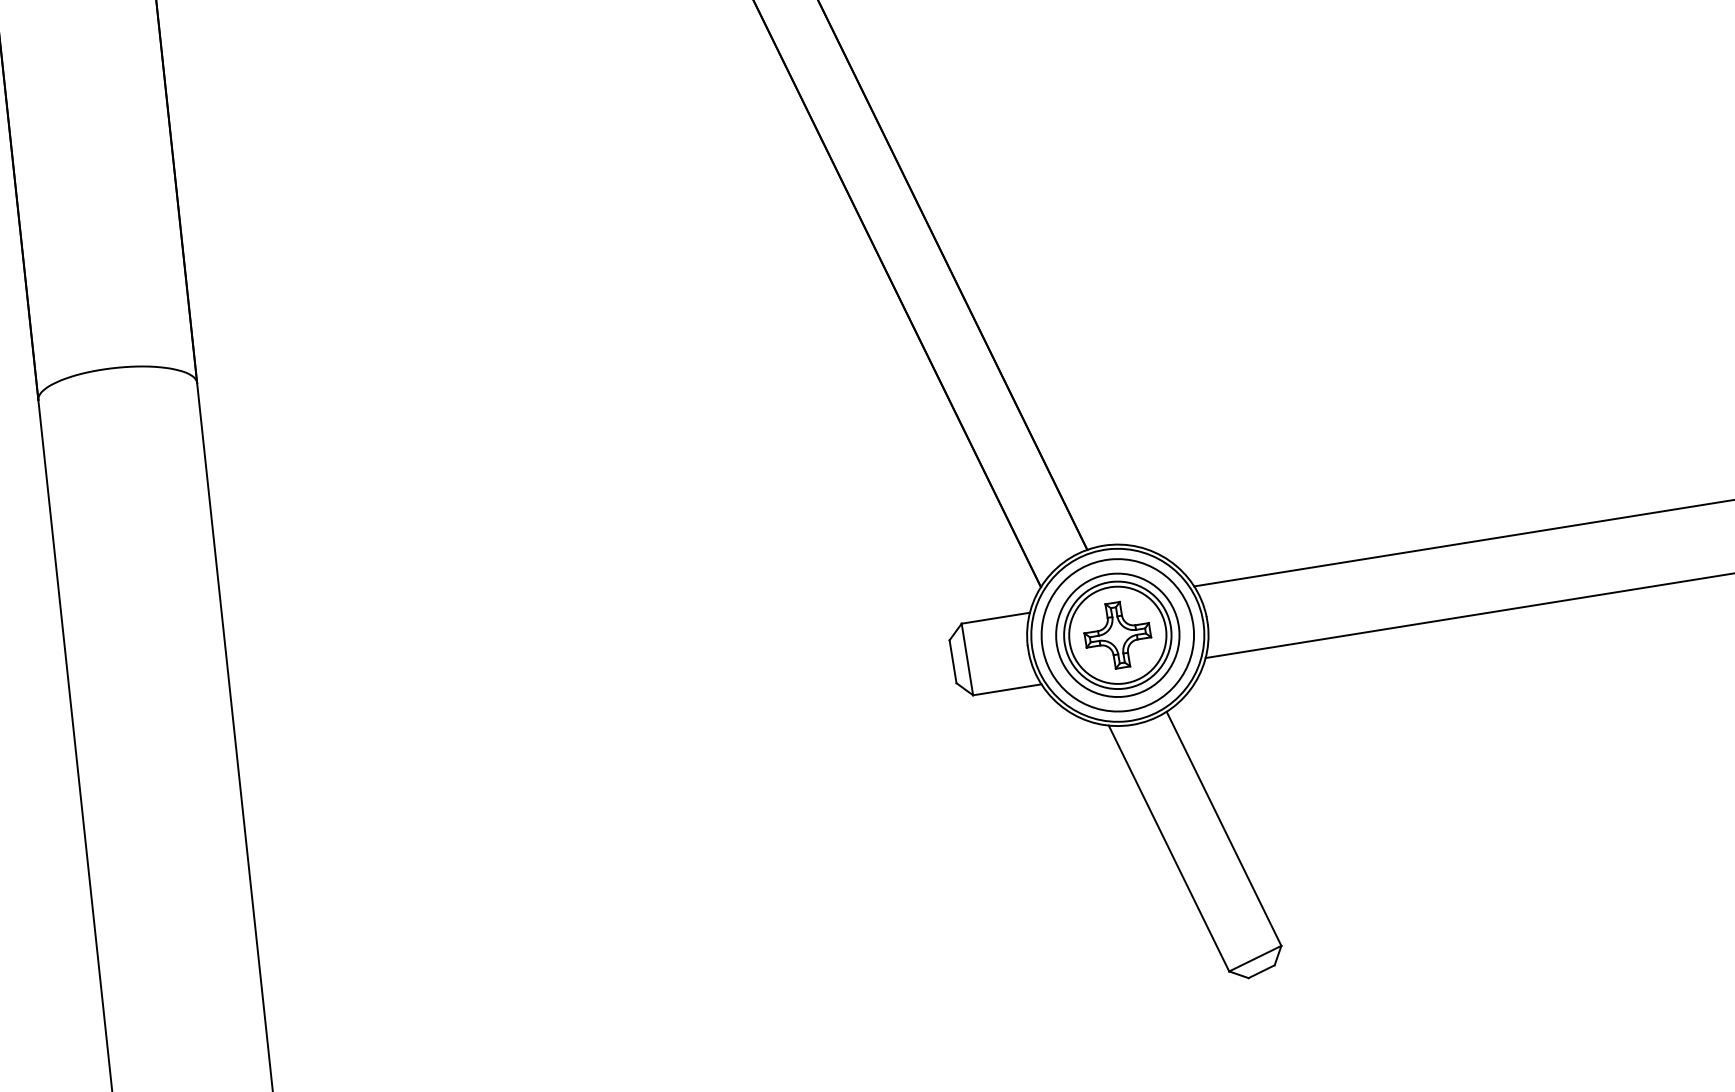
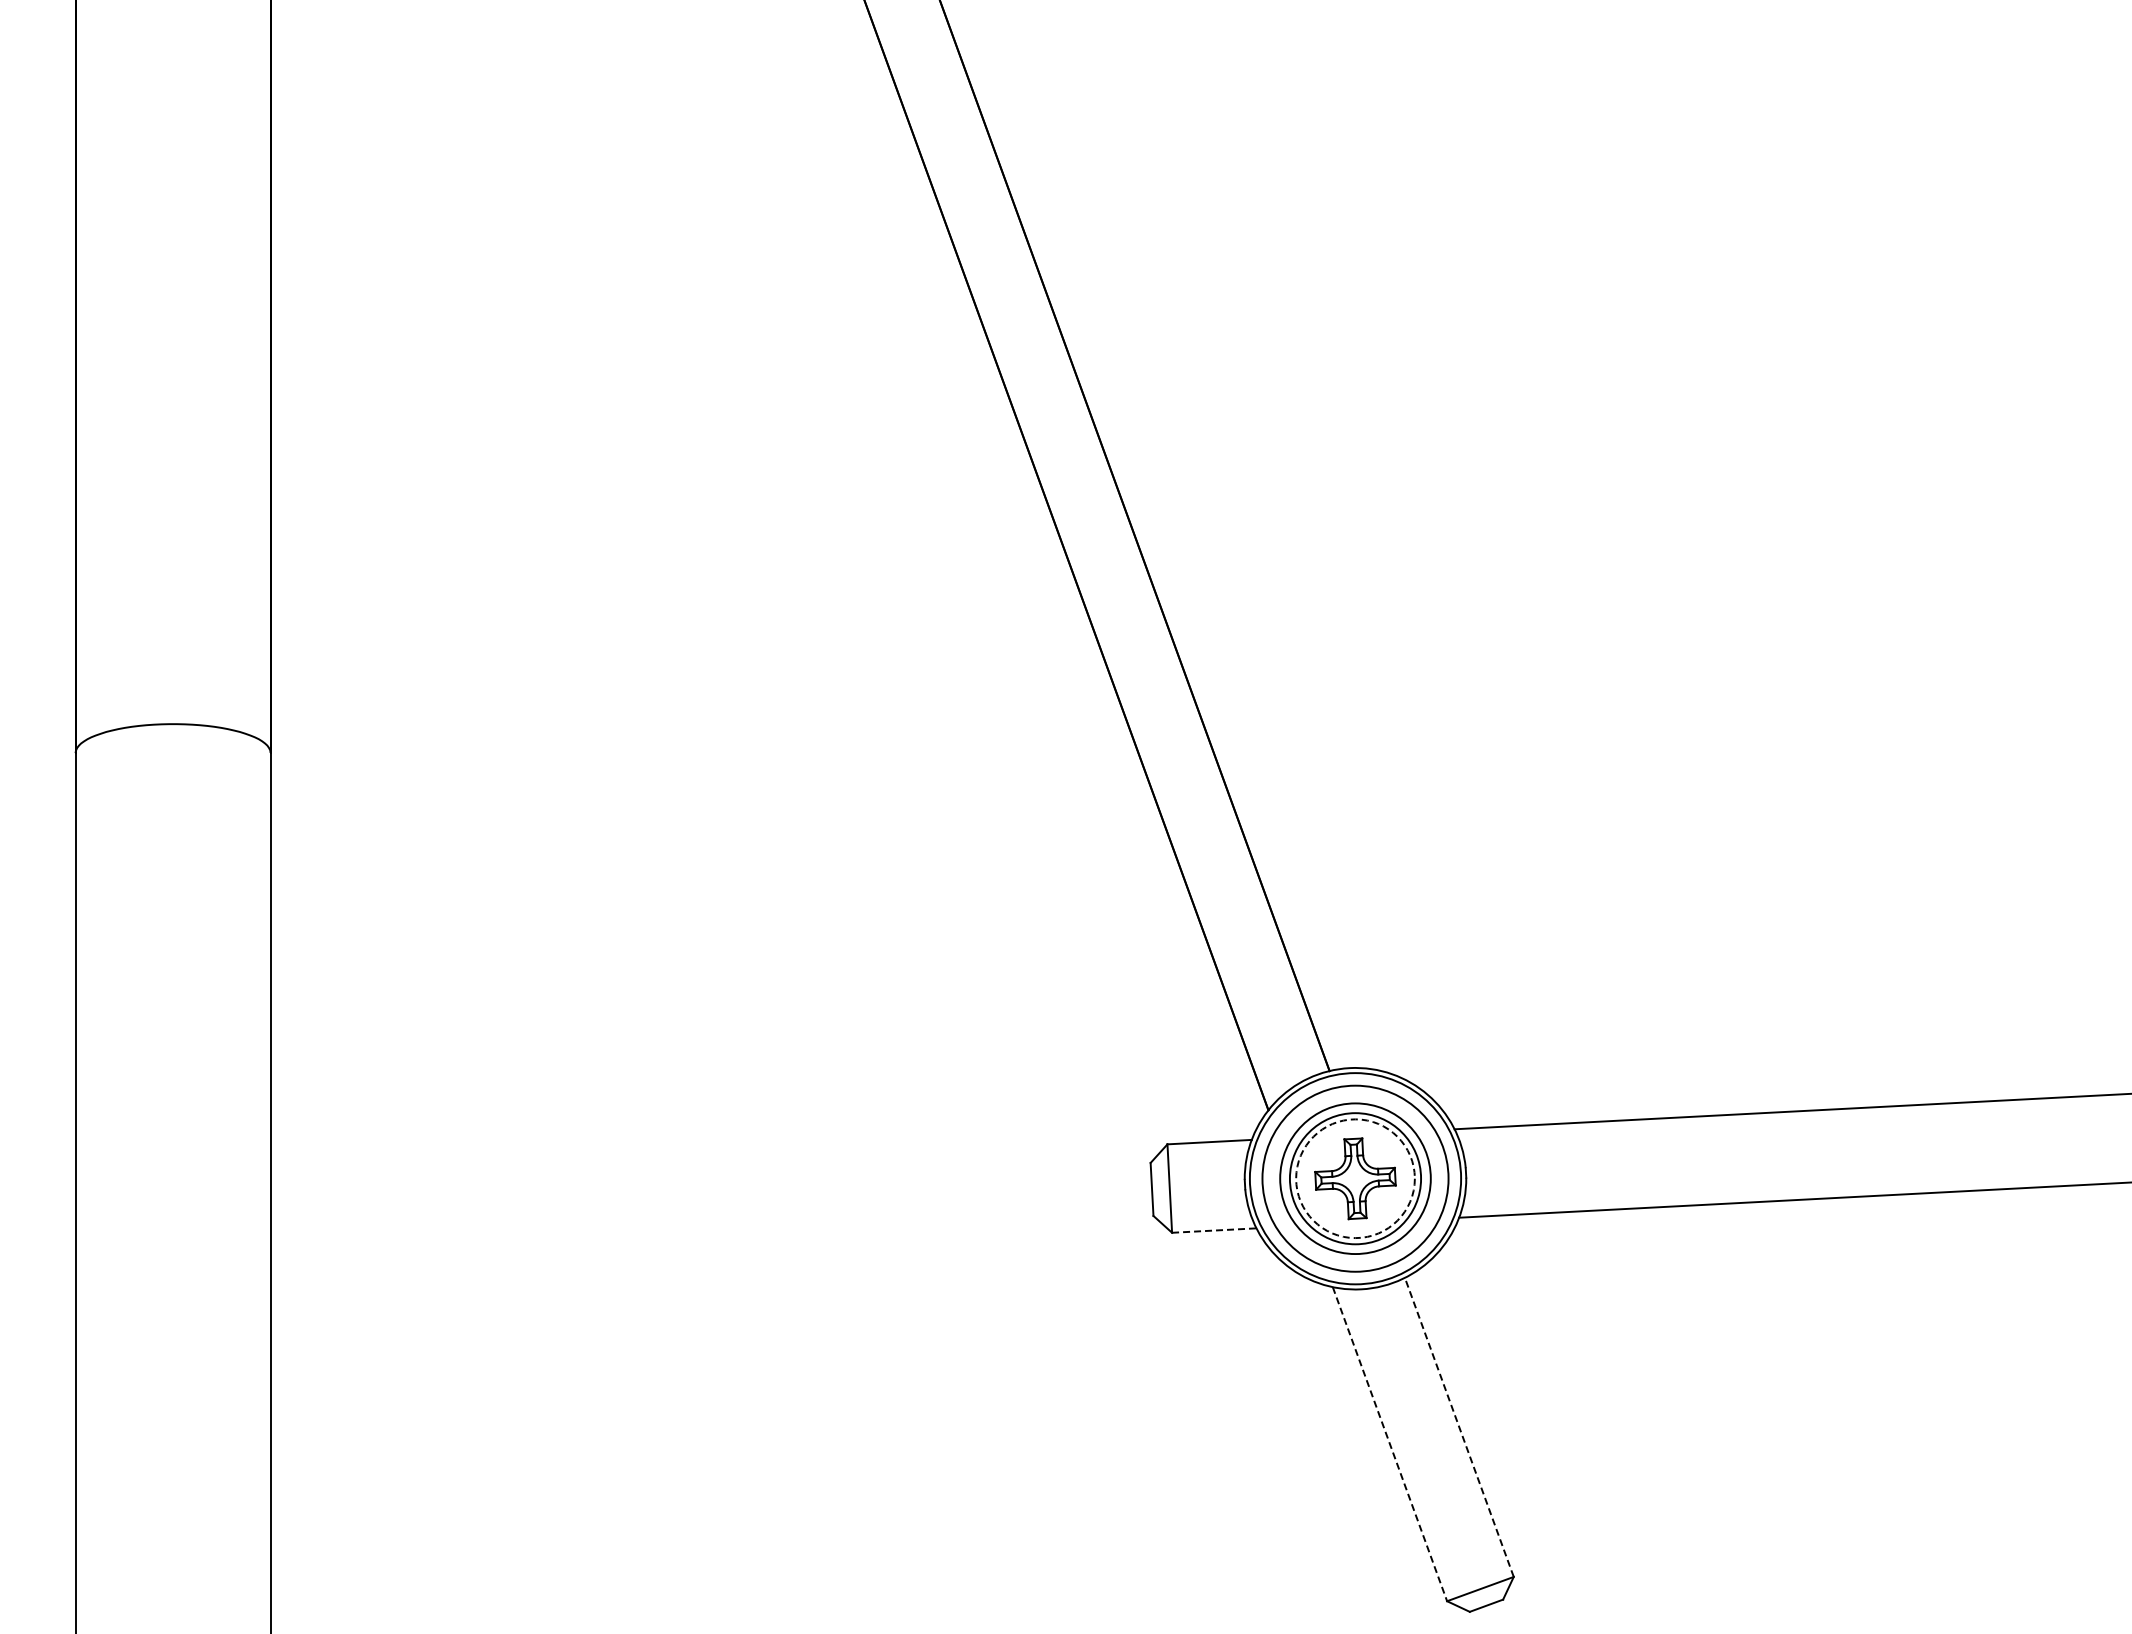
circle: (1117, 635) -> (1355, 1178), solid -> dashed
line: (1007, 689) -> (1214, 1230), solid -> dashed
line: (1224, 828) -> (1459, 1426), solid -> dashed
line: (1169, 848) -> (1390, 1444), solid -> dashed

